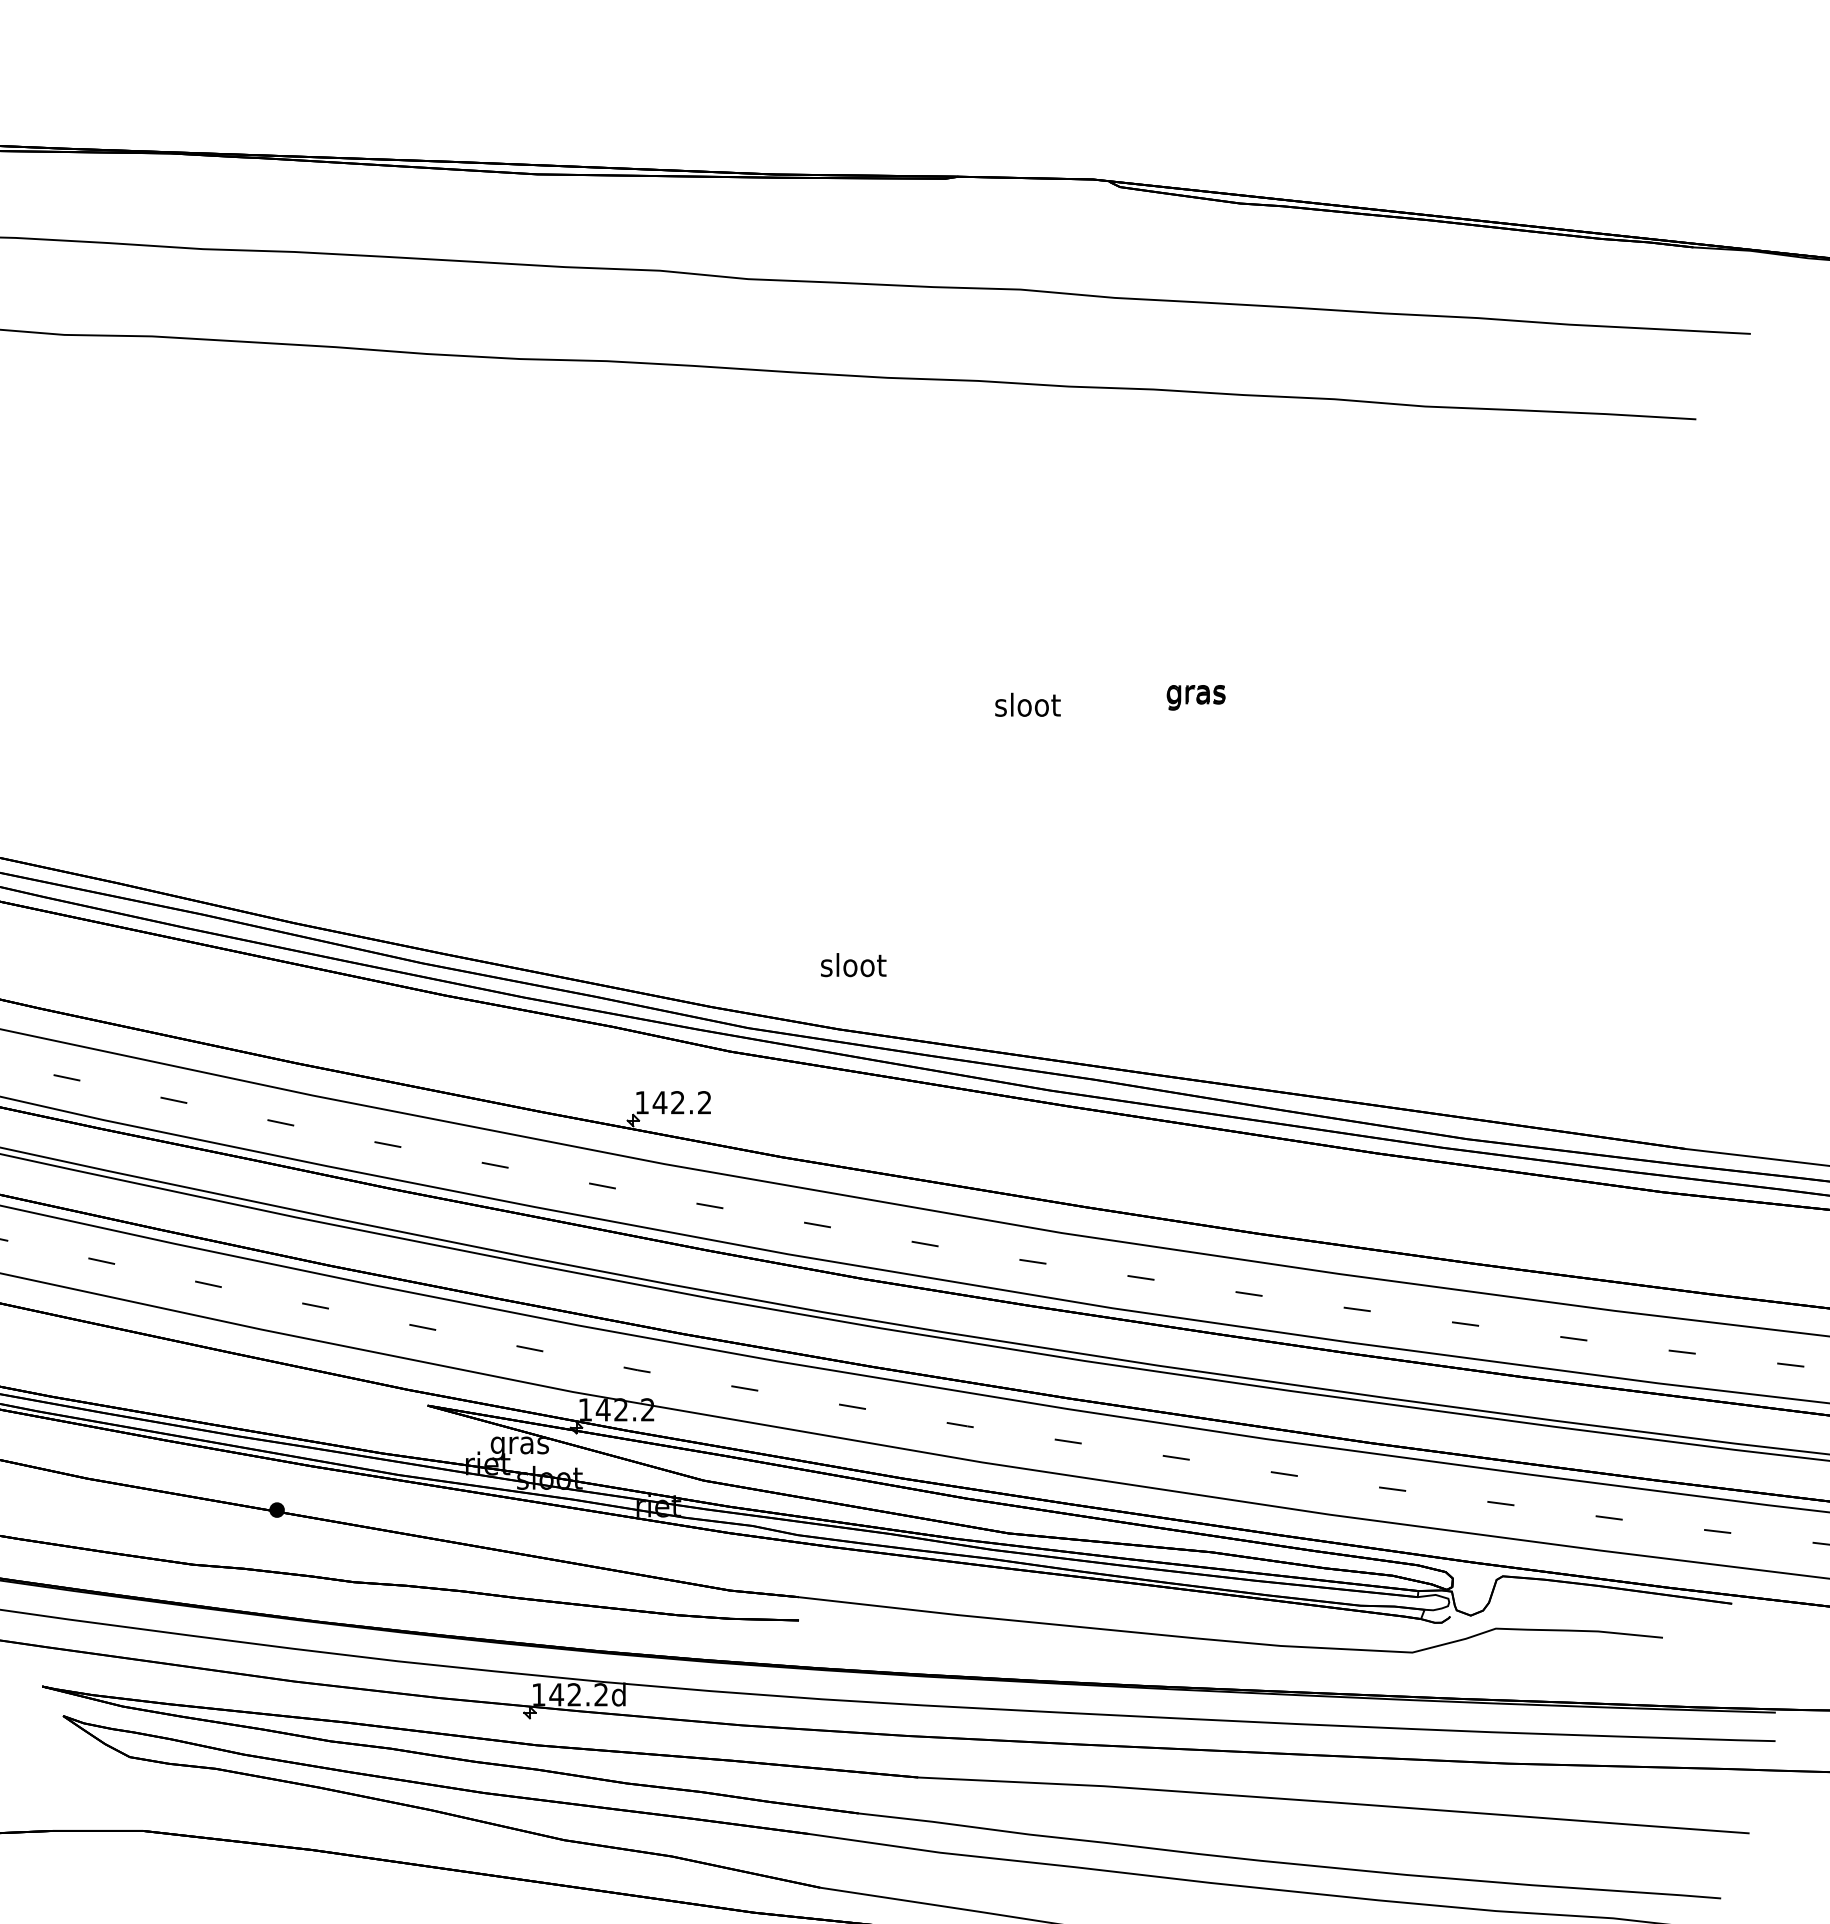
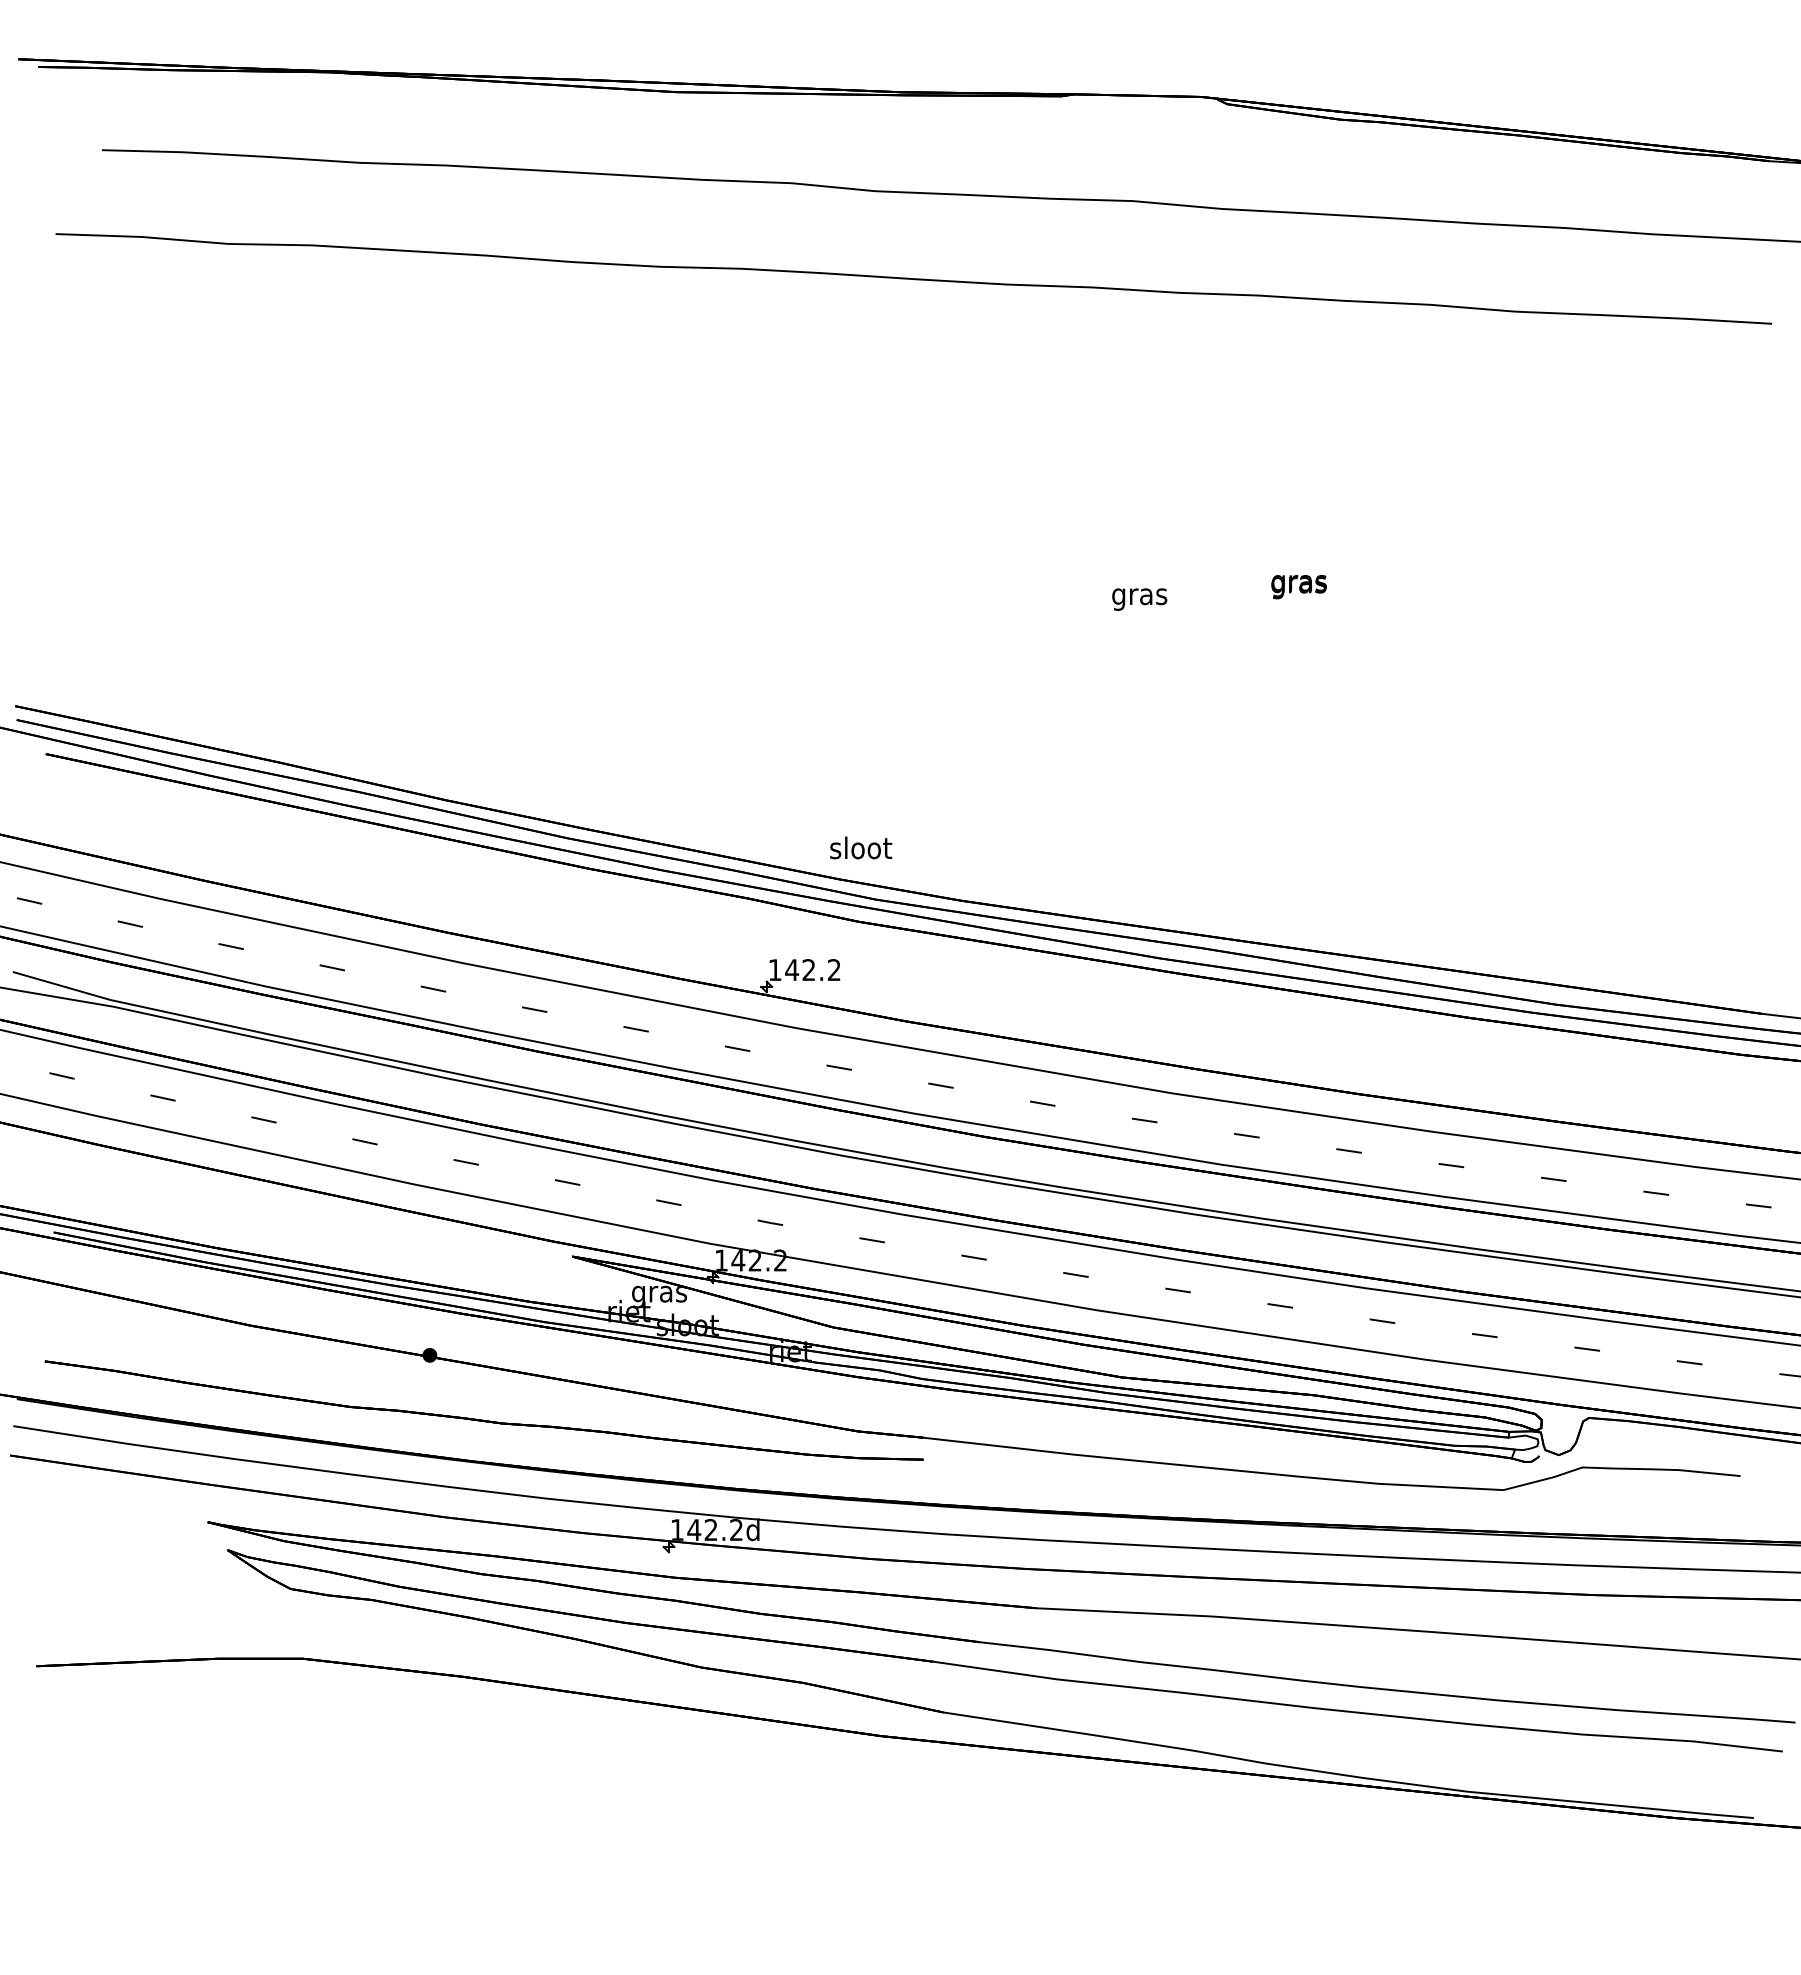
text: (1028, 707) -> (1140, 596), sloot -> gras
text: (854, 964) -> (861, 847), moved

